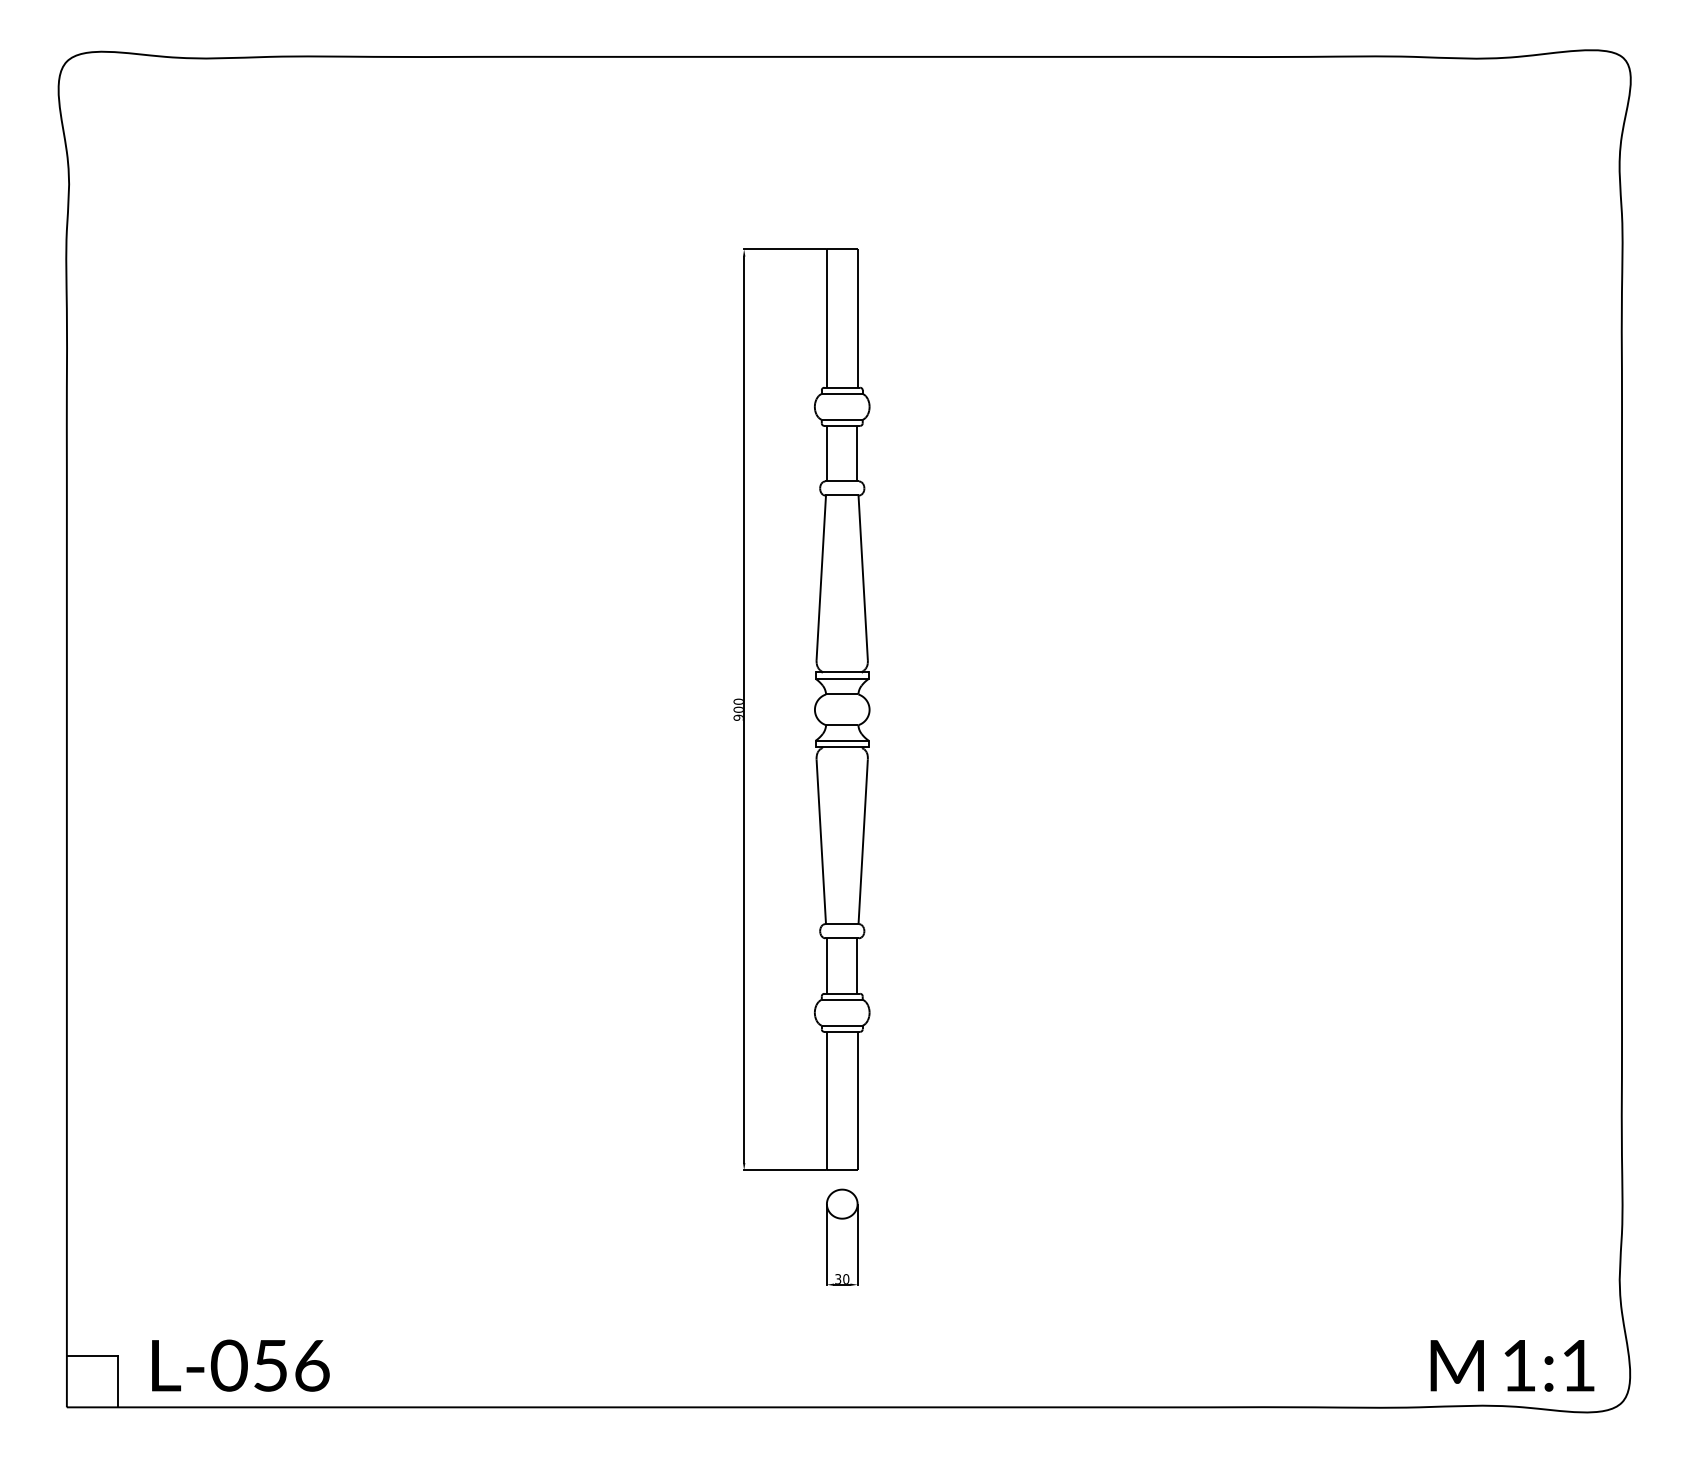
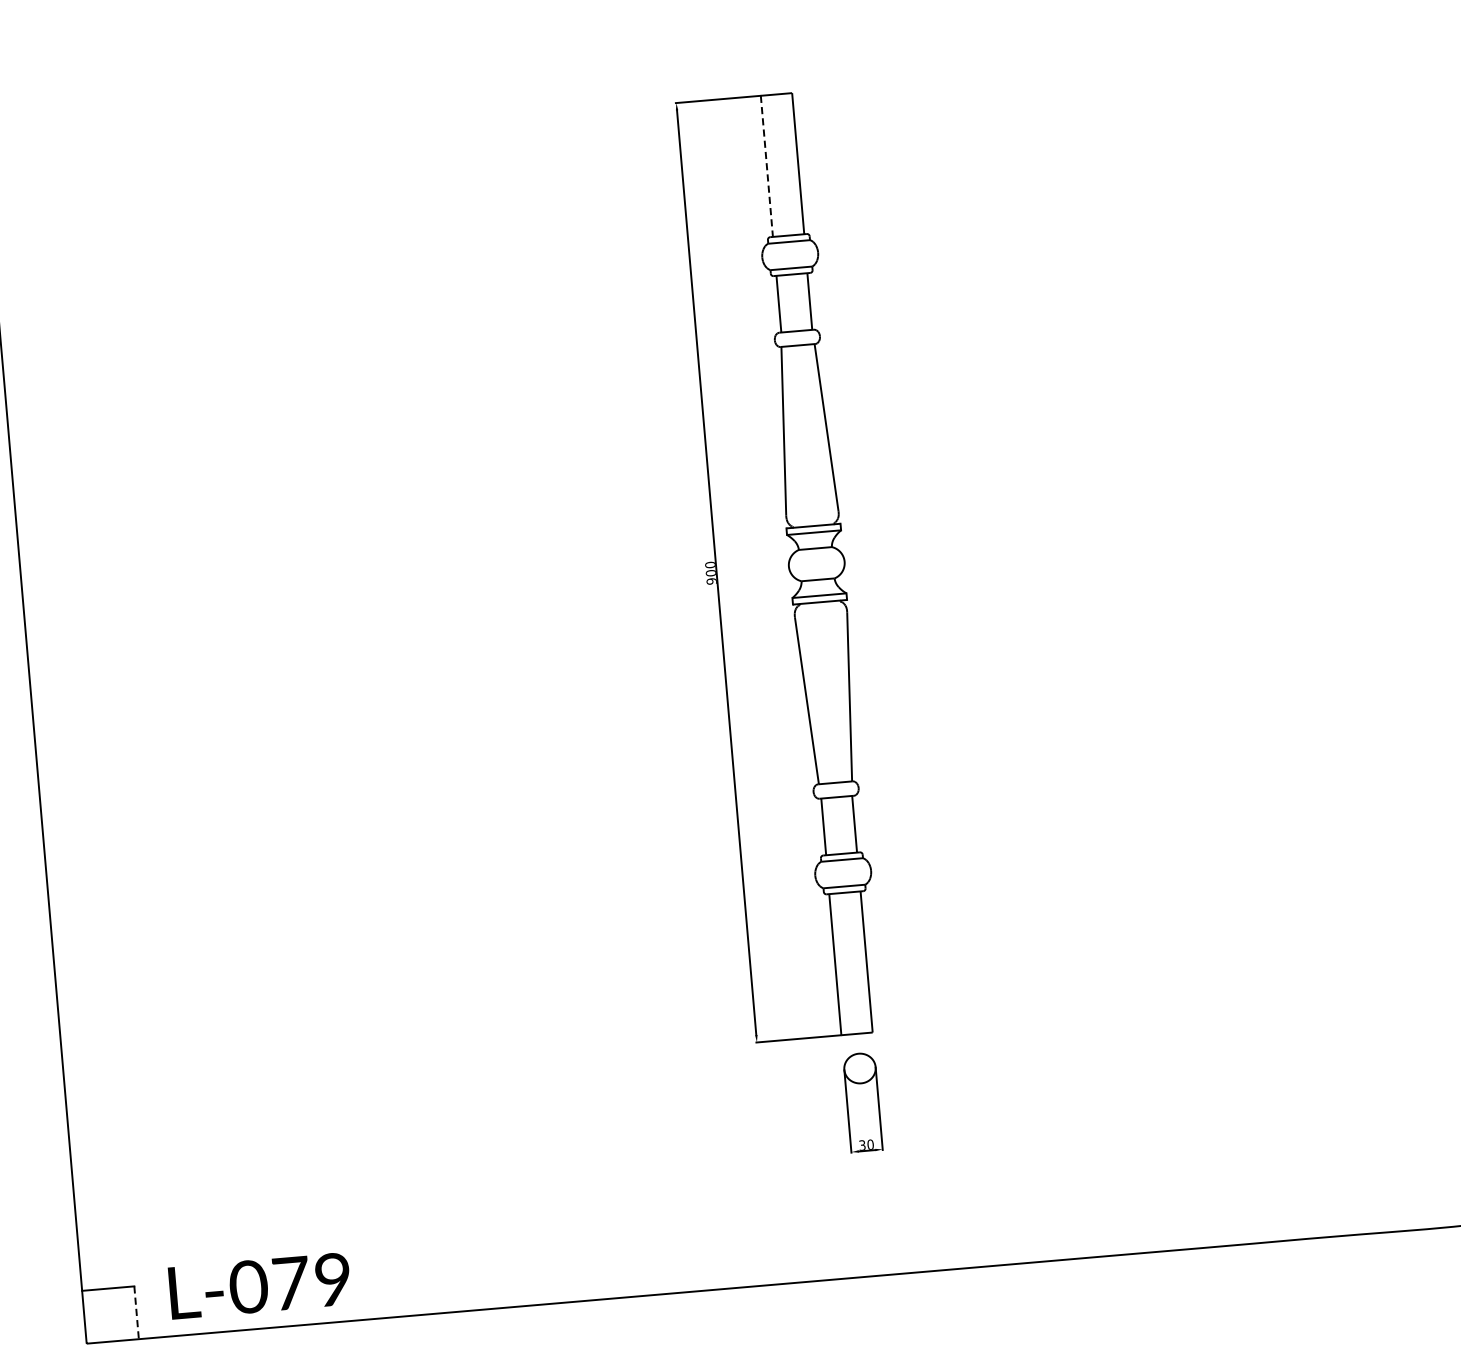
line: (826, 319) -> (766, 167), solid -> dashed
text: (291, 1365) -> (312, 1281), L-056 -> L-079
line: (118, 1381) -> (137, 1312), solid -> dashed

